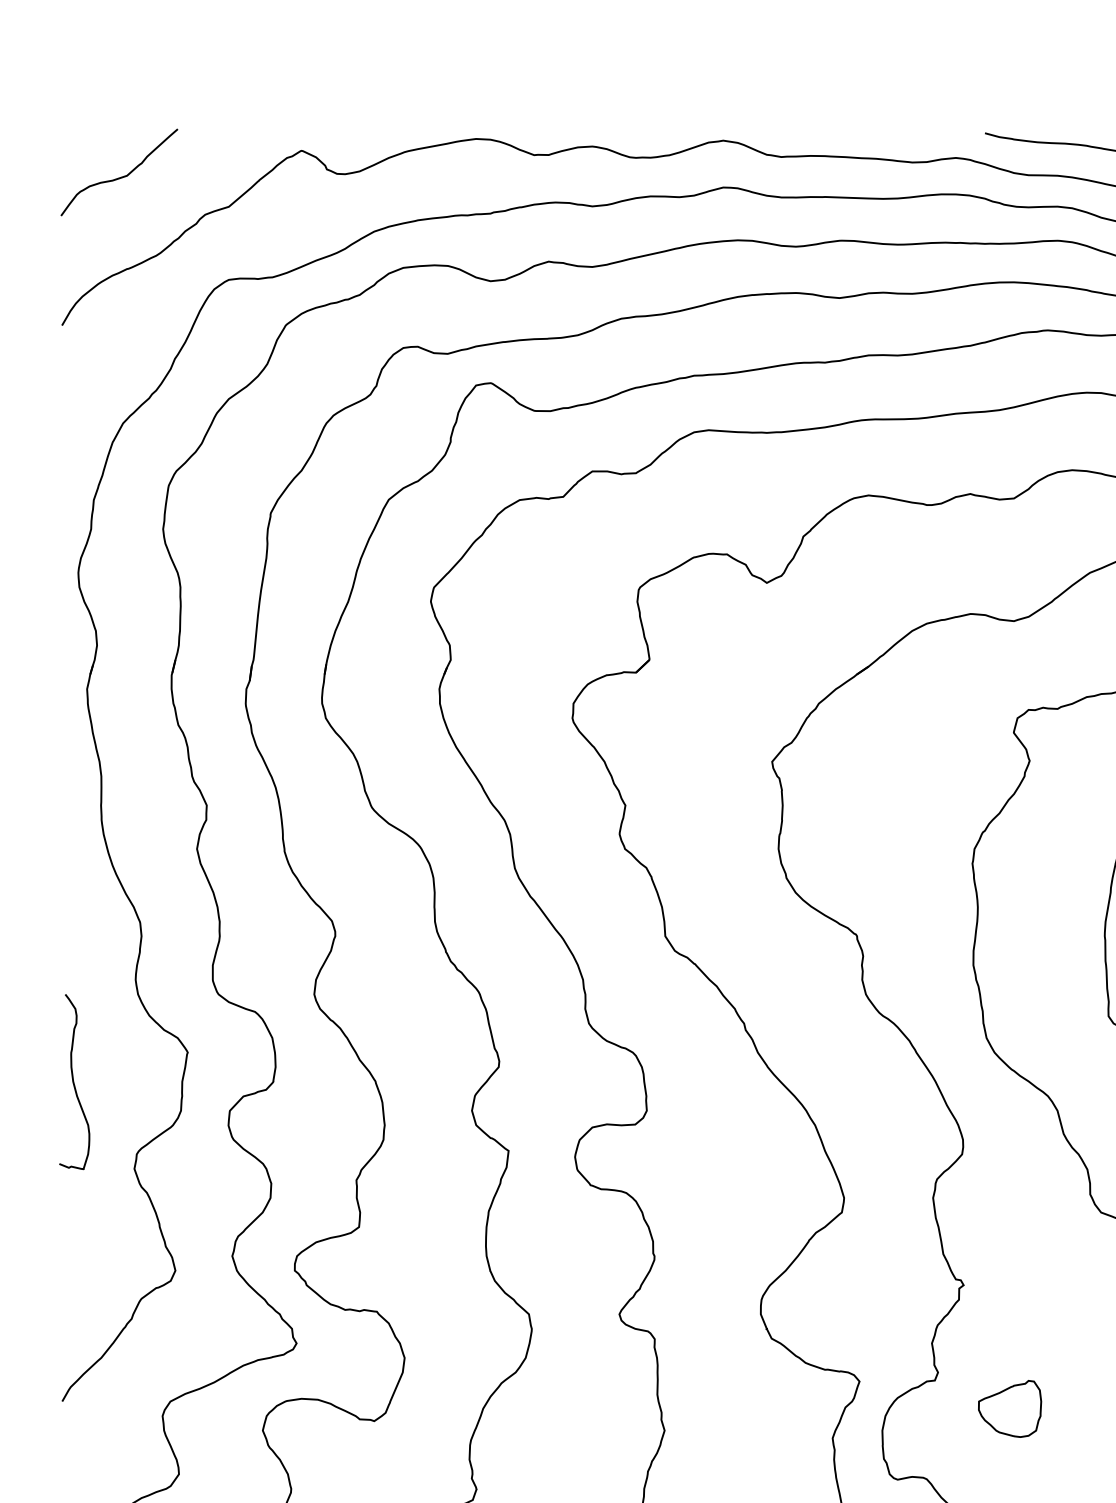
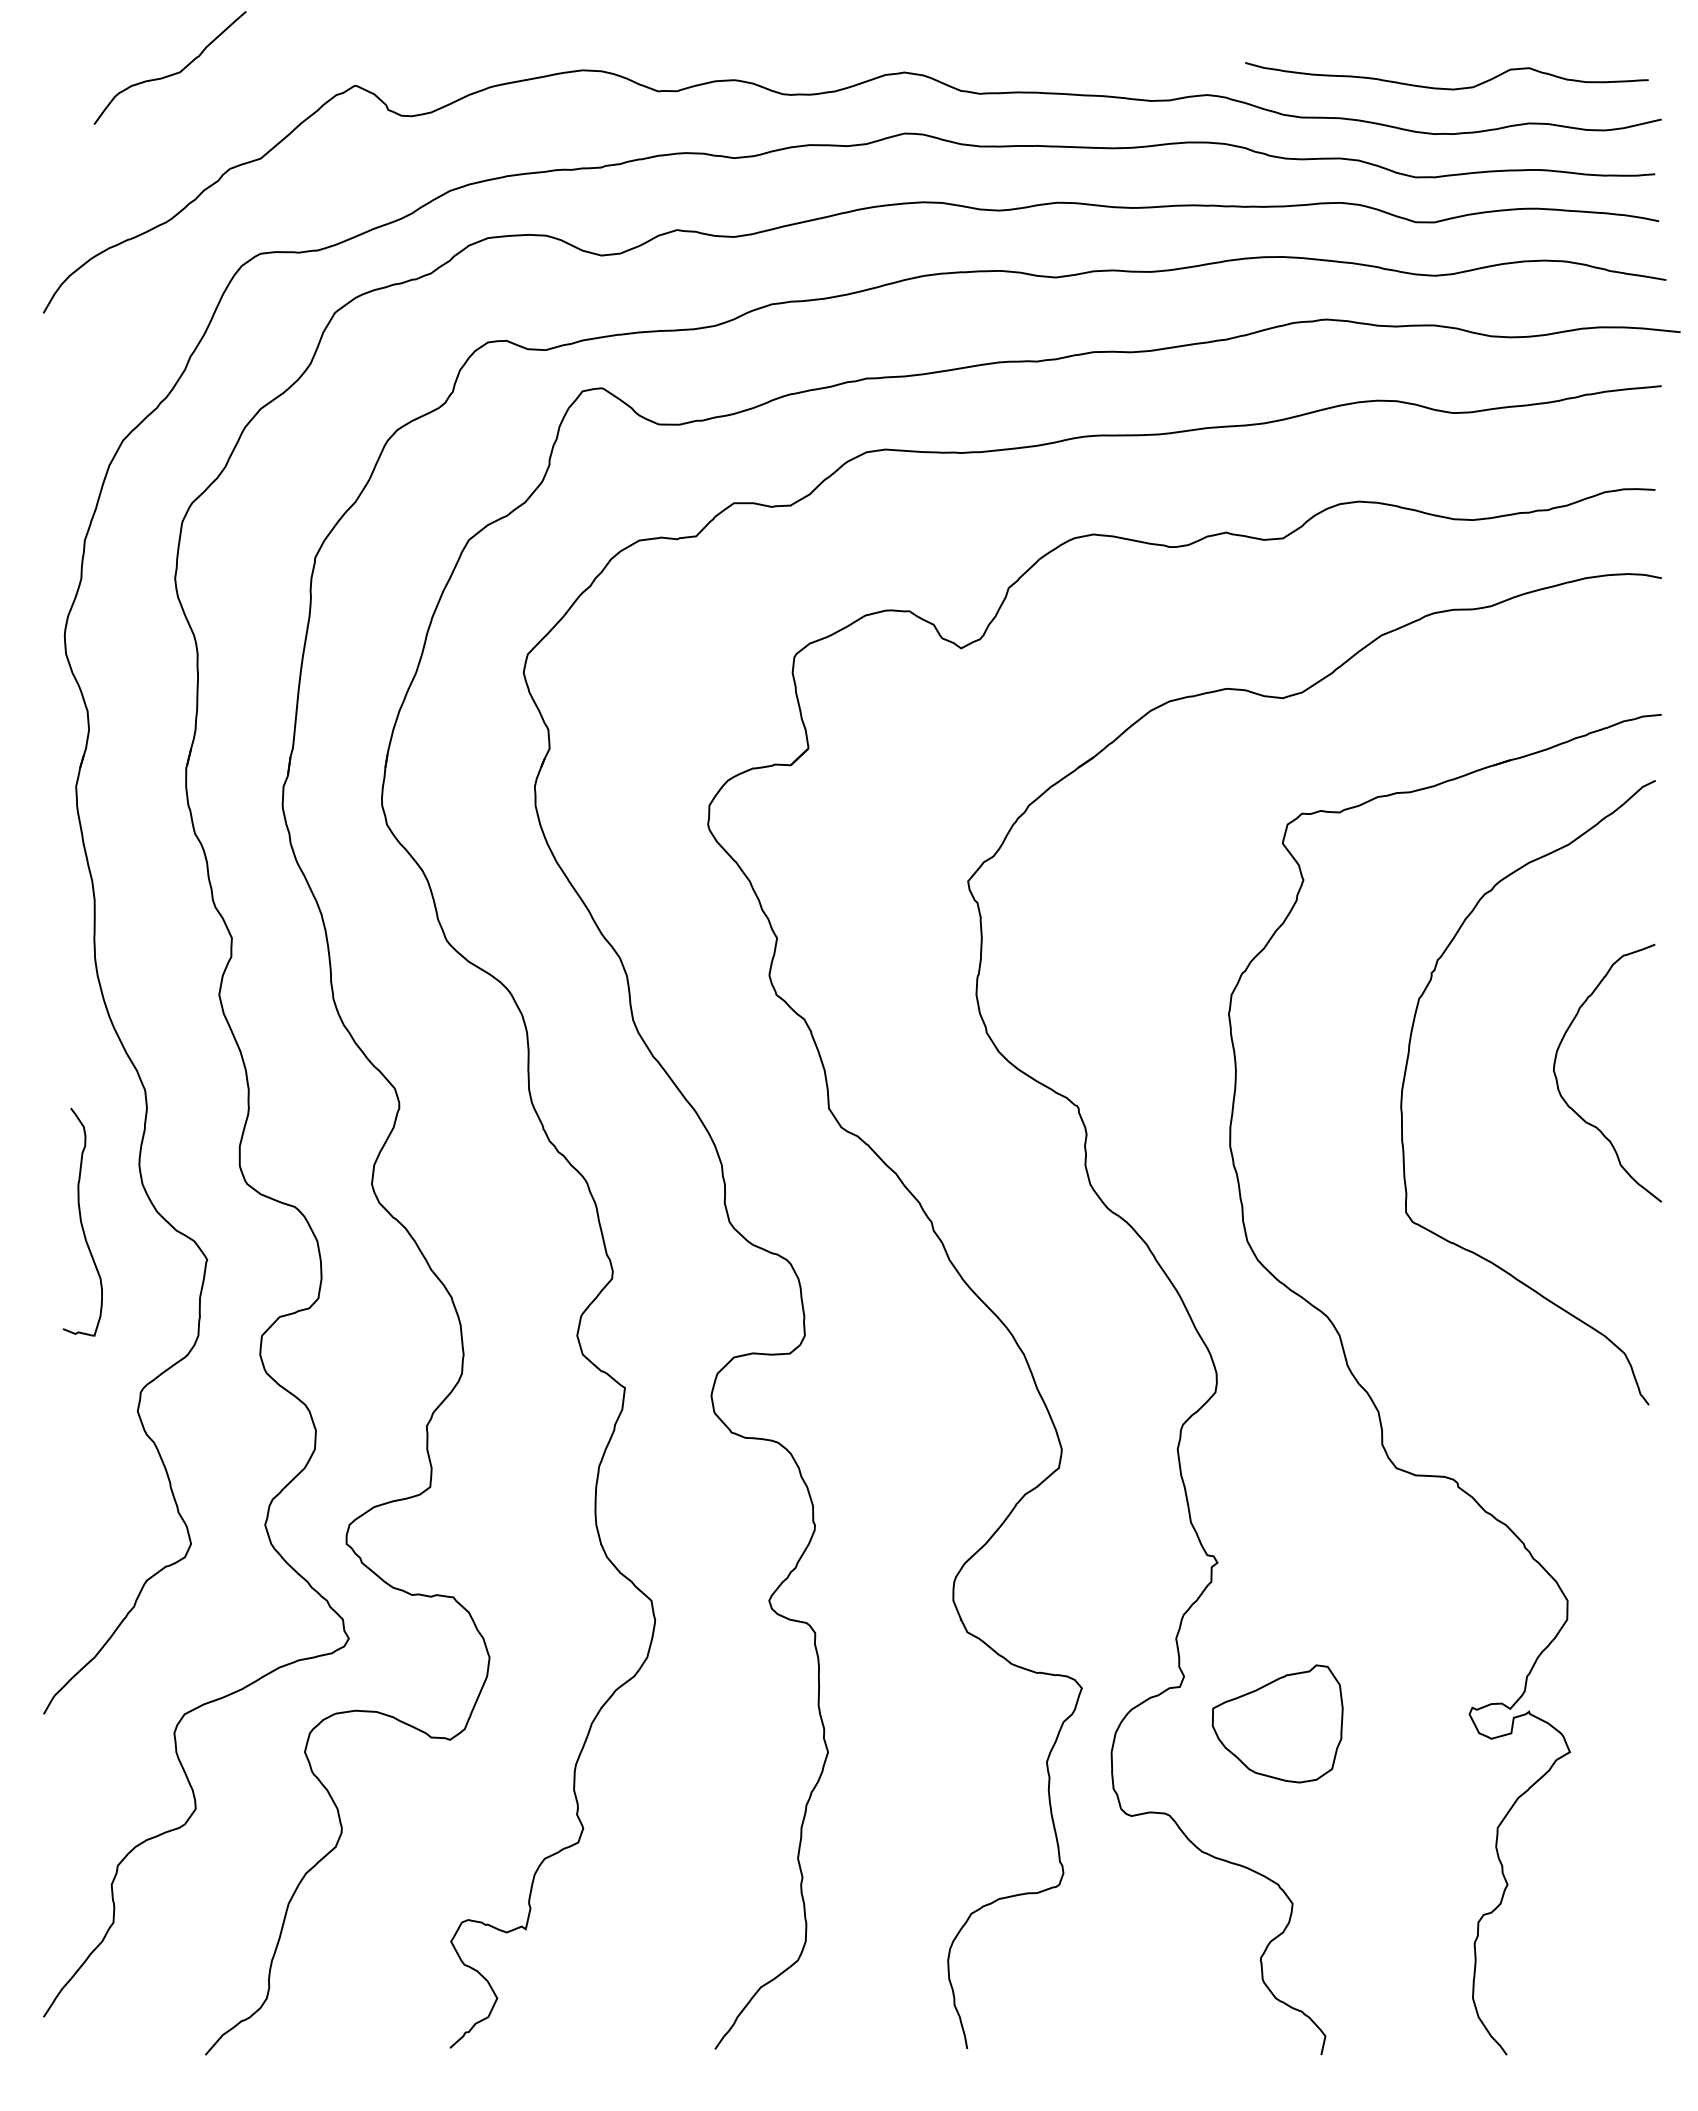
curve: (121, 176) -> (172, 73), moved
curve: (73, 1081) -> (81, 1221), moved
part: (1009, 1408) -> (1277, 1723), size x1.6

